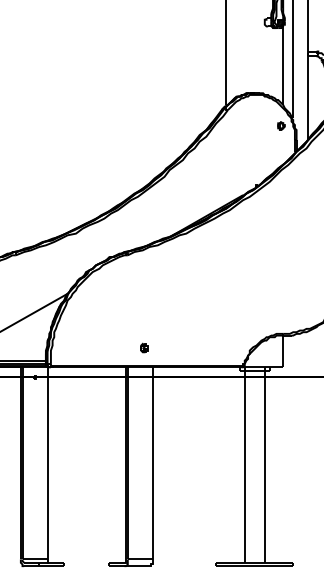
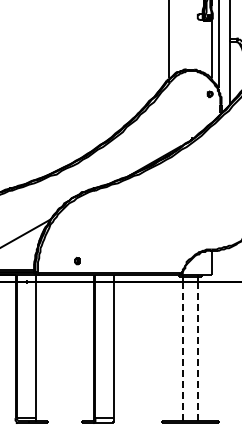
part: (143, 348) -> (77, 261), moved
line: (264, 469) -> (197, 350), solid -> dashed
line: (244, 470) -> (182, 351), solid -> dashed

